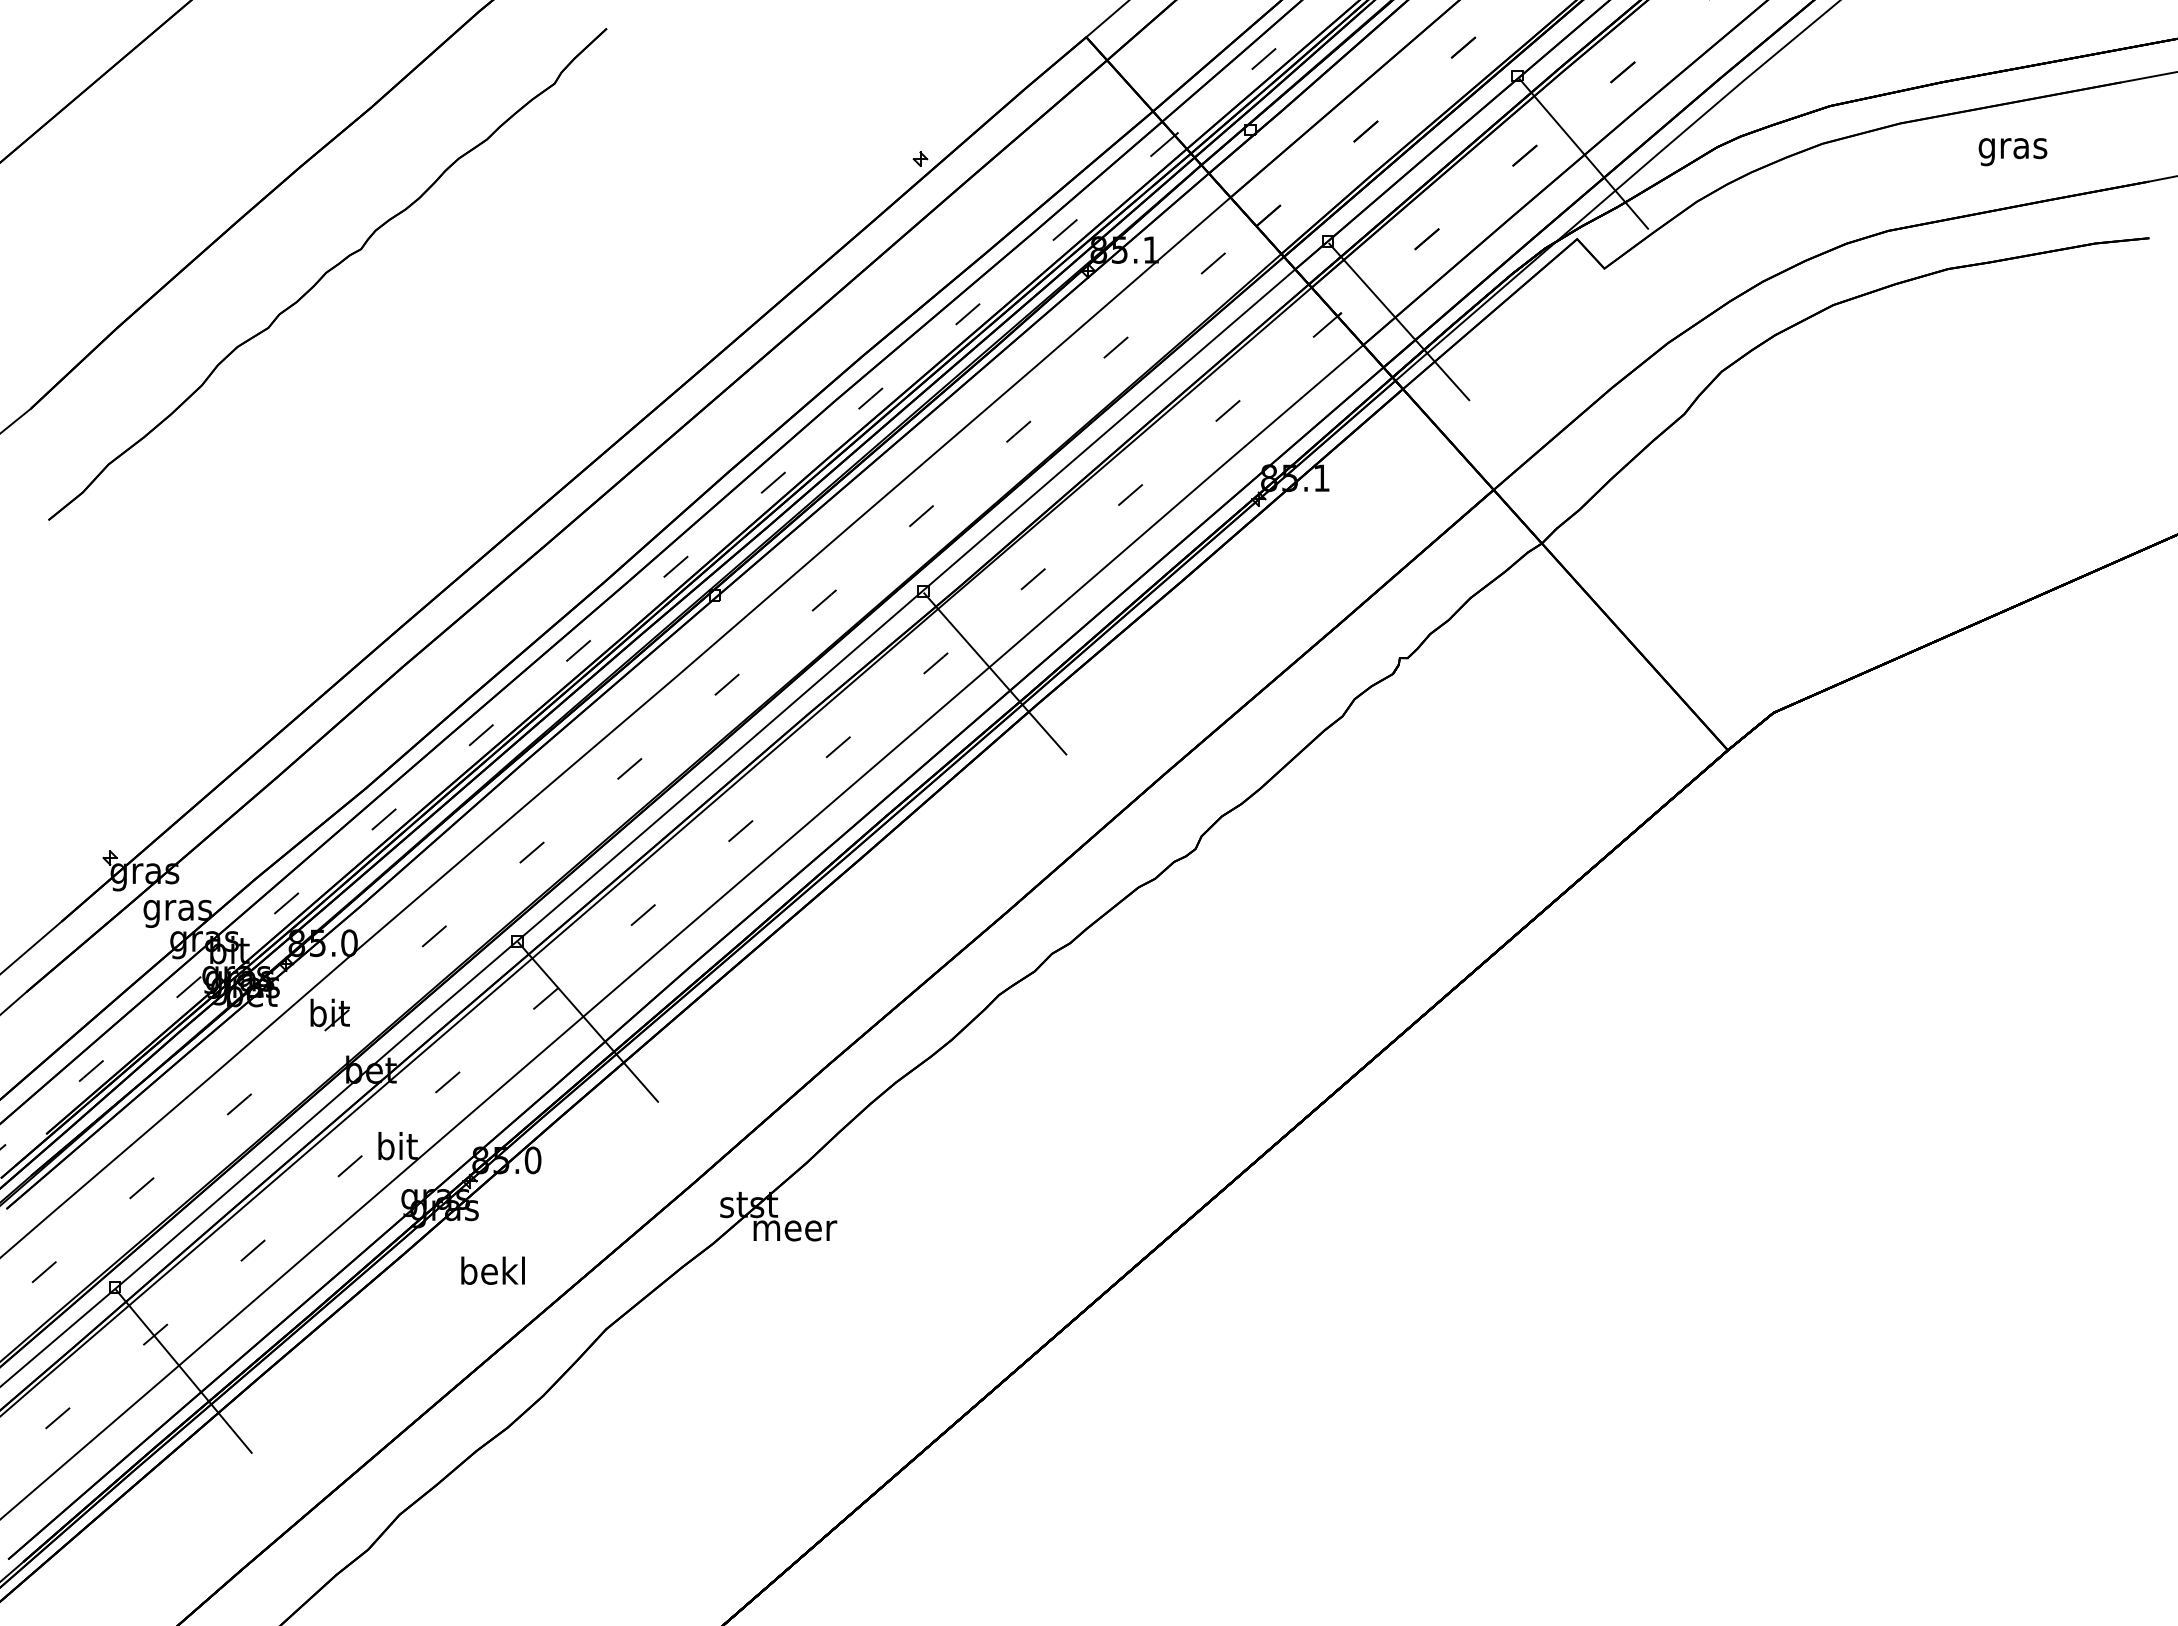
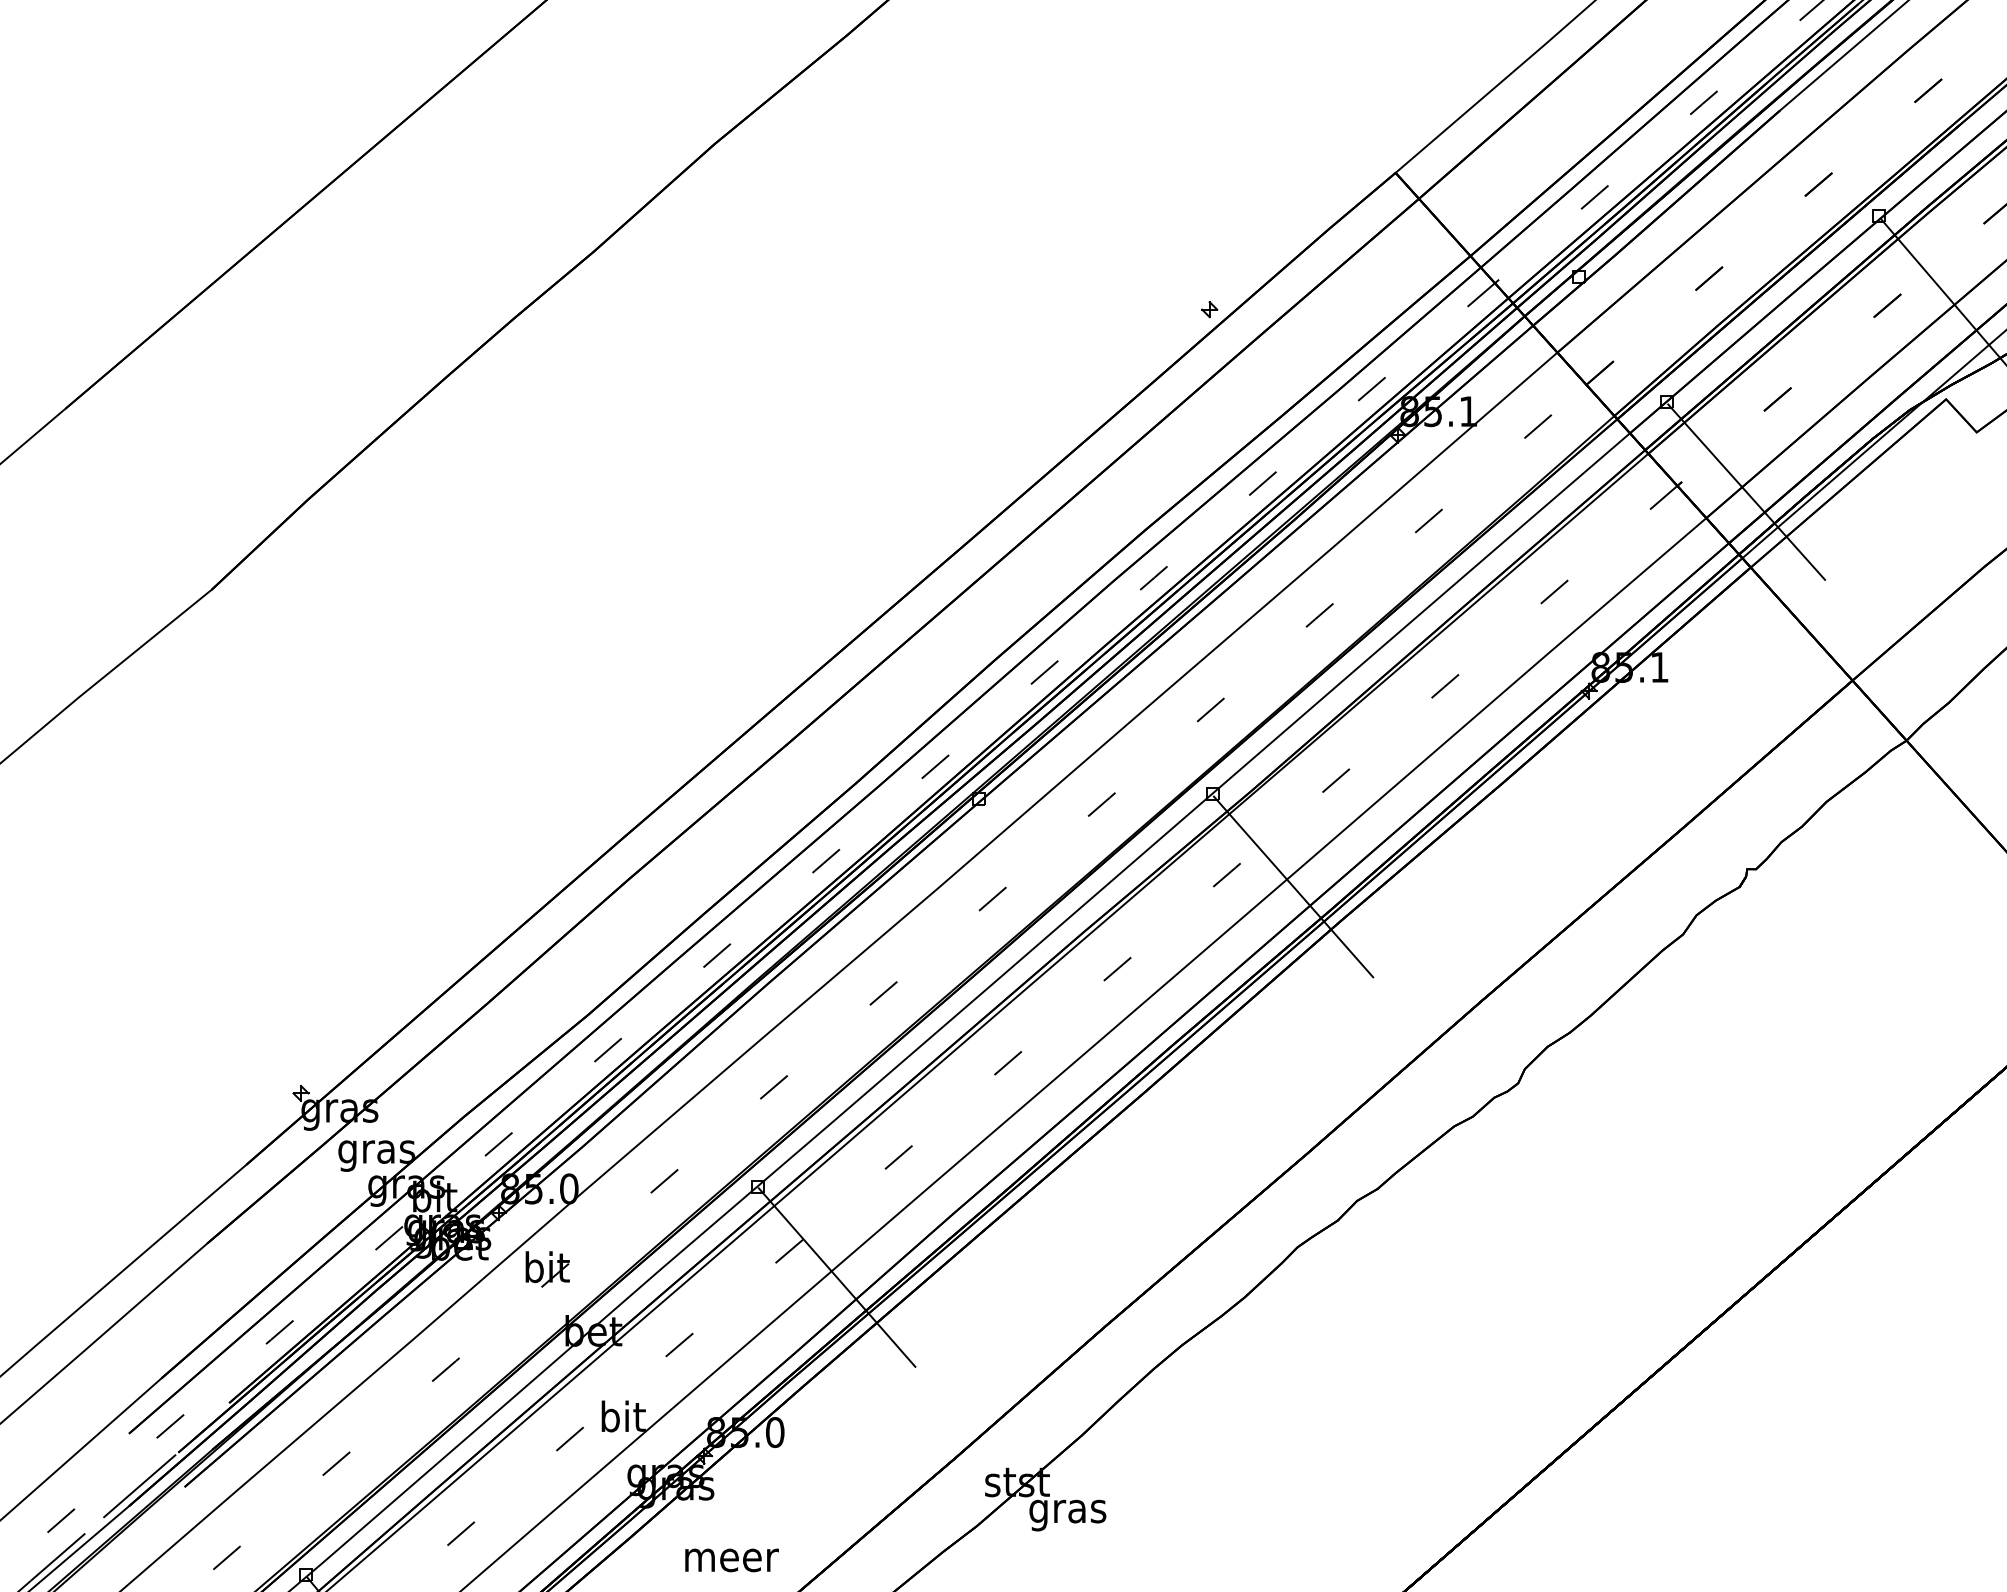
part: (327, 274) -> (544, 438), removed
text: (795, 1234) -> (1069, 1515), meer -> gras
text: (494, 1270) -> (731, 1555), bekl -> meer

